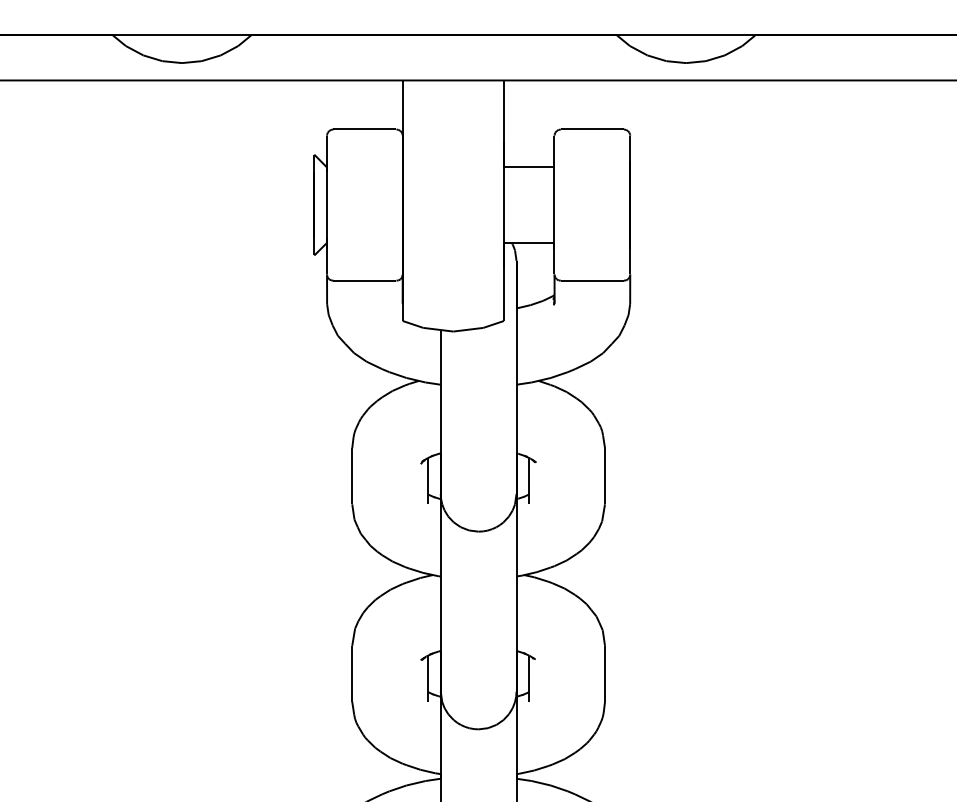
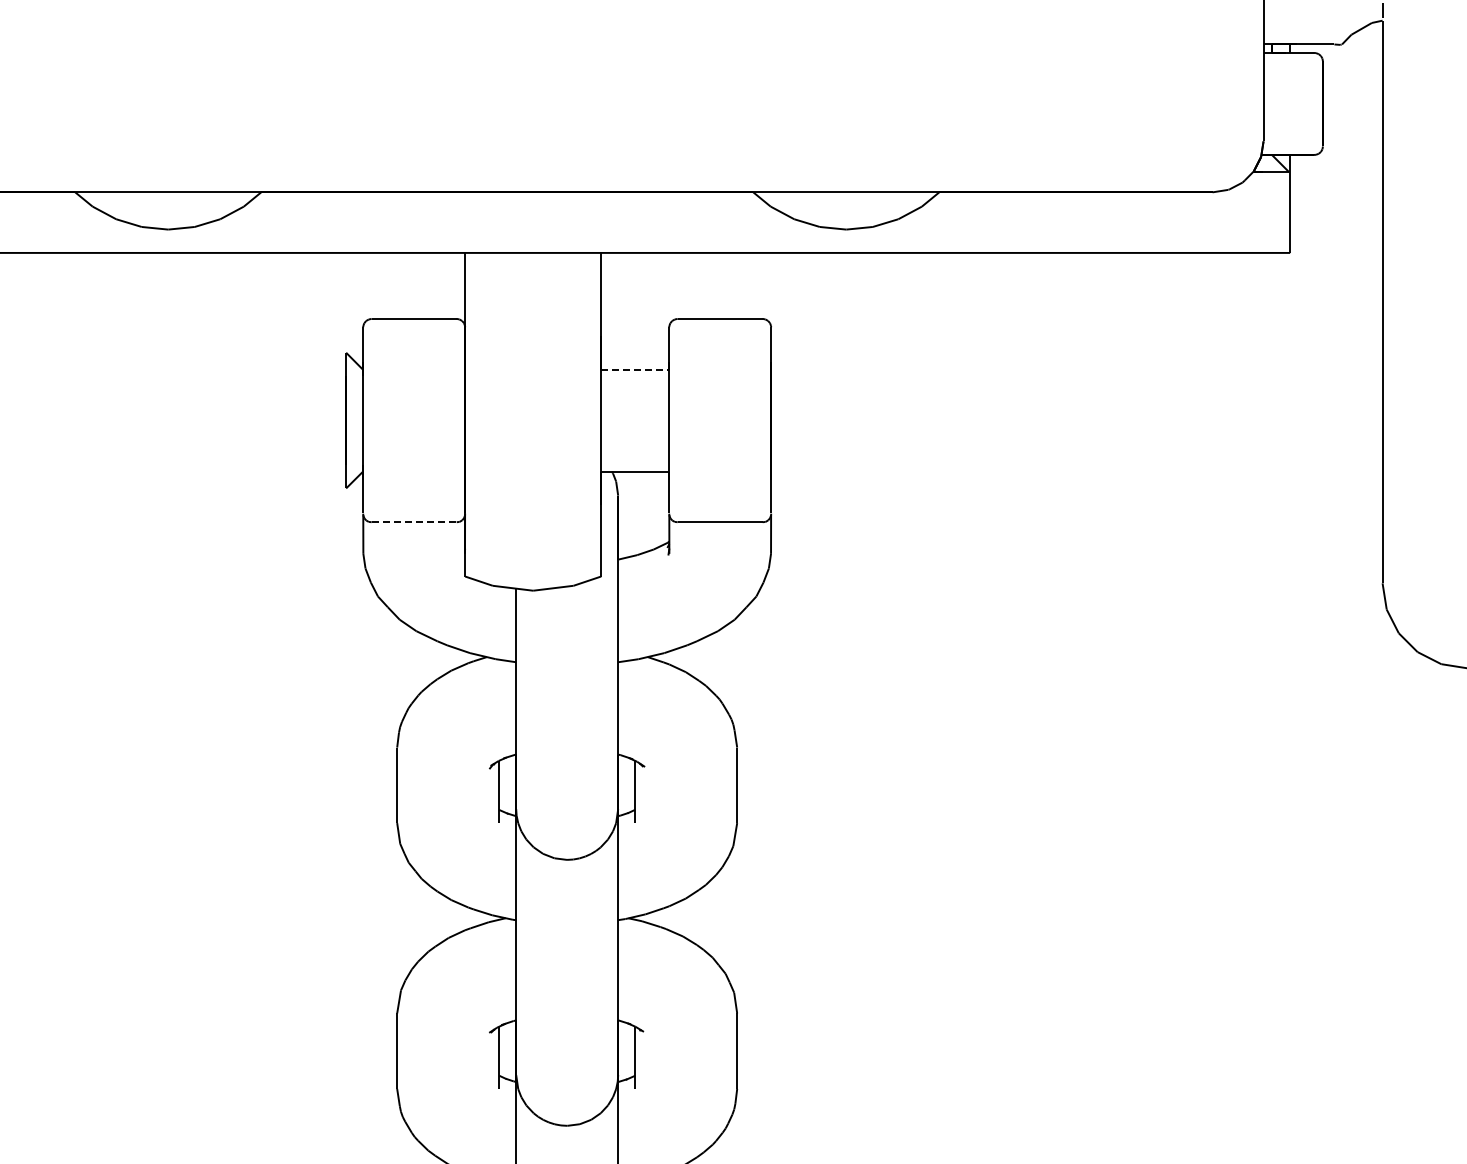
line: (529, 167) -> (635, 369), solid -> dashed
line: (365, 280) -> (414, 522), solid -> dashed

